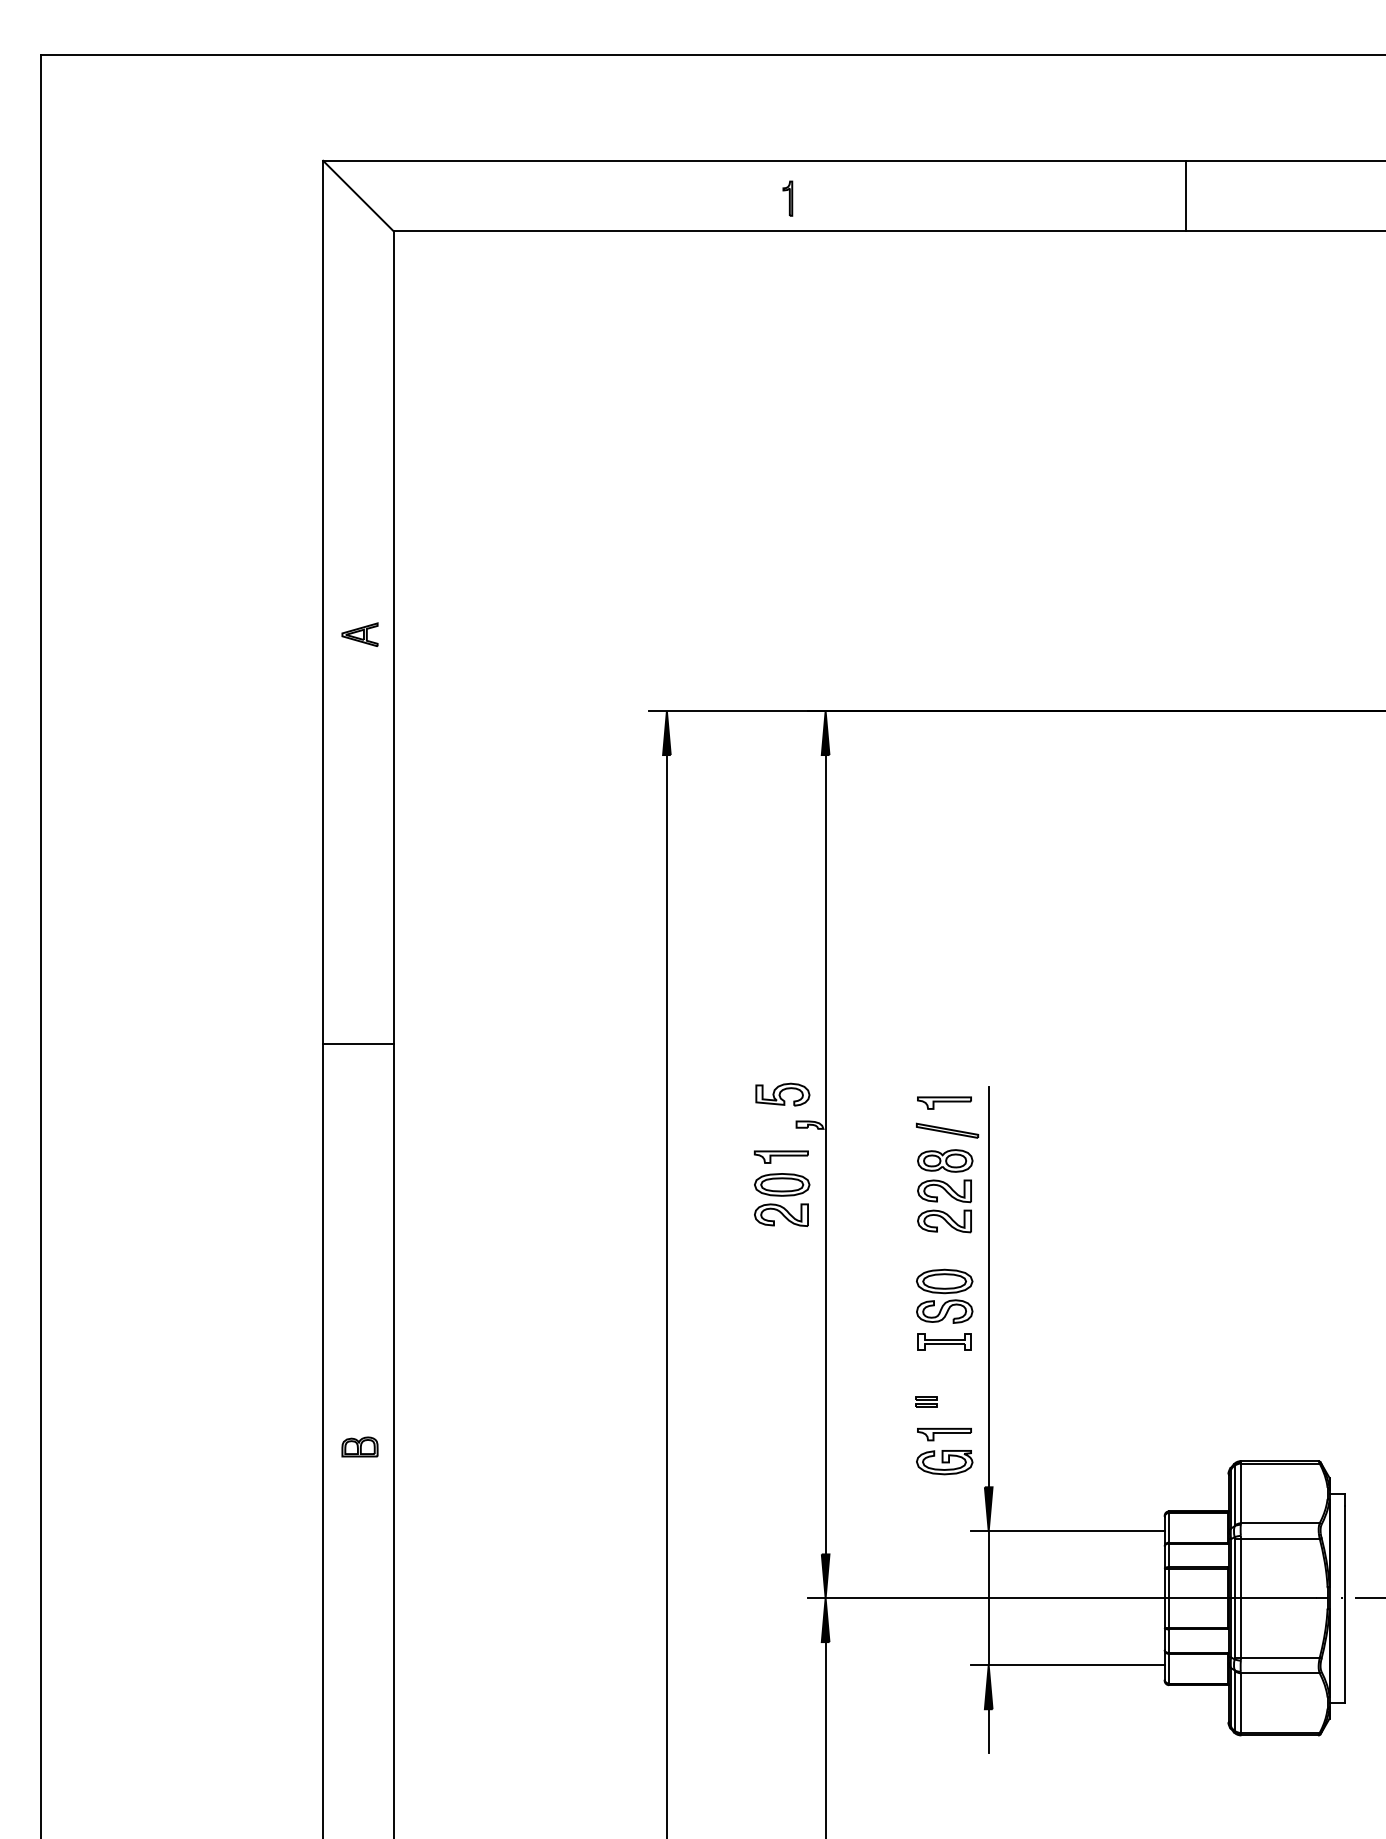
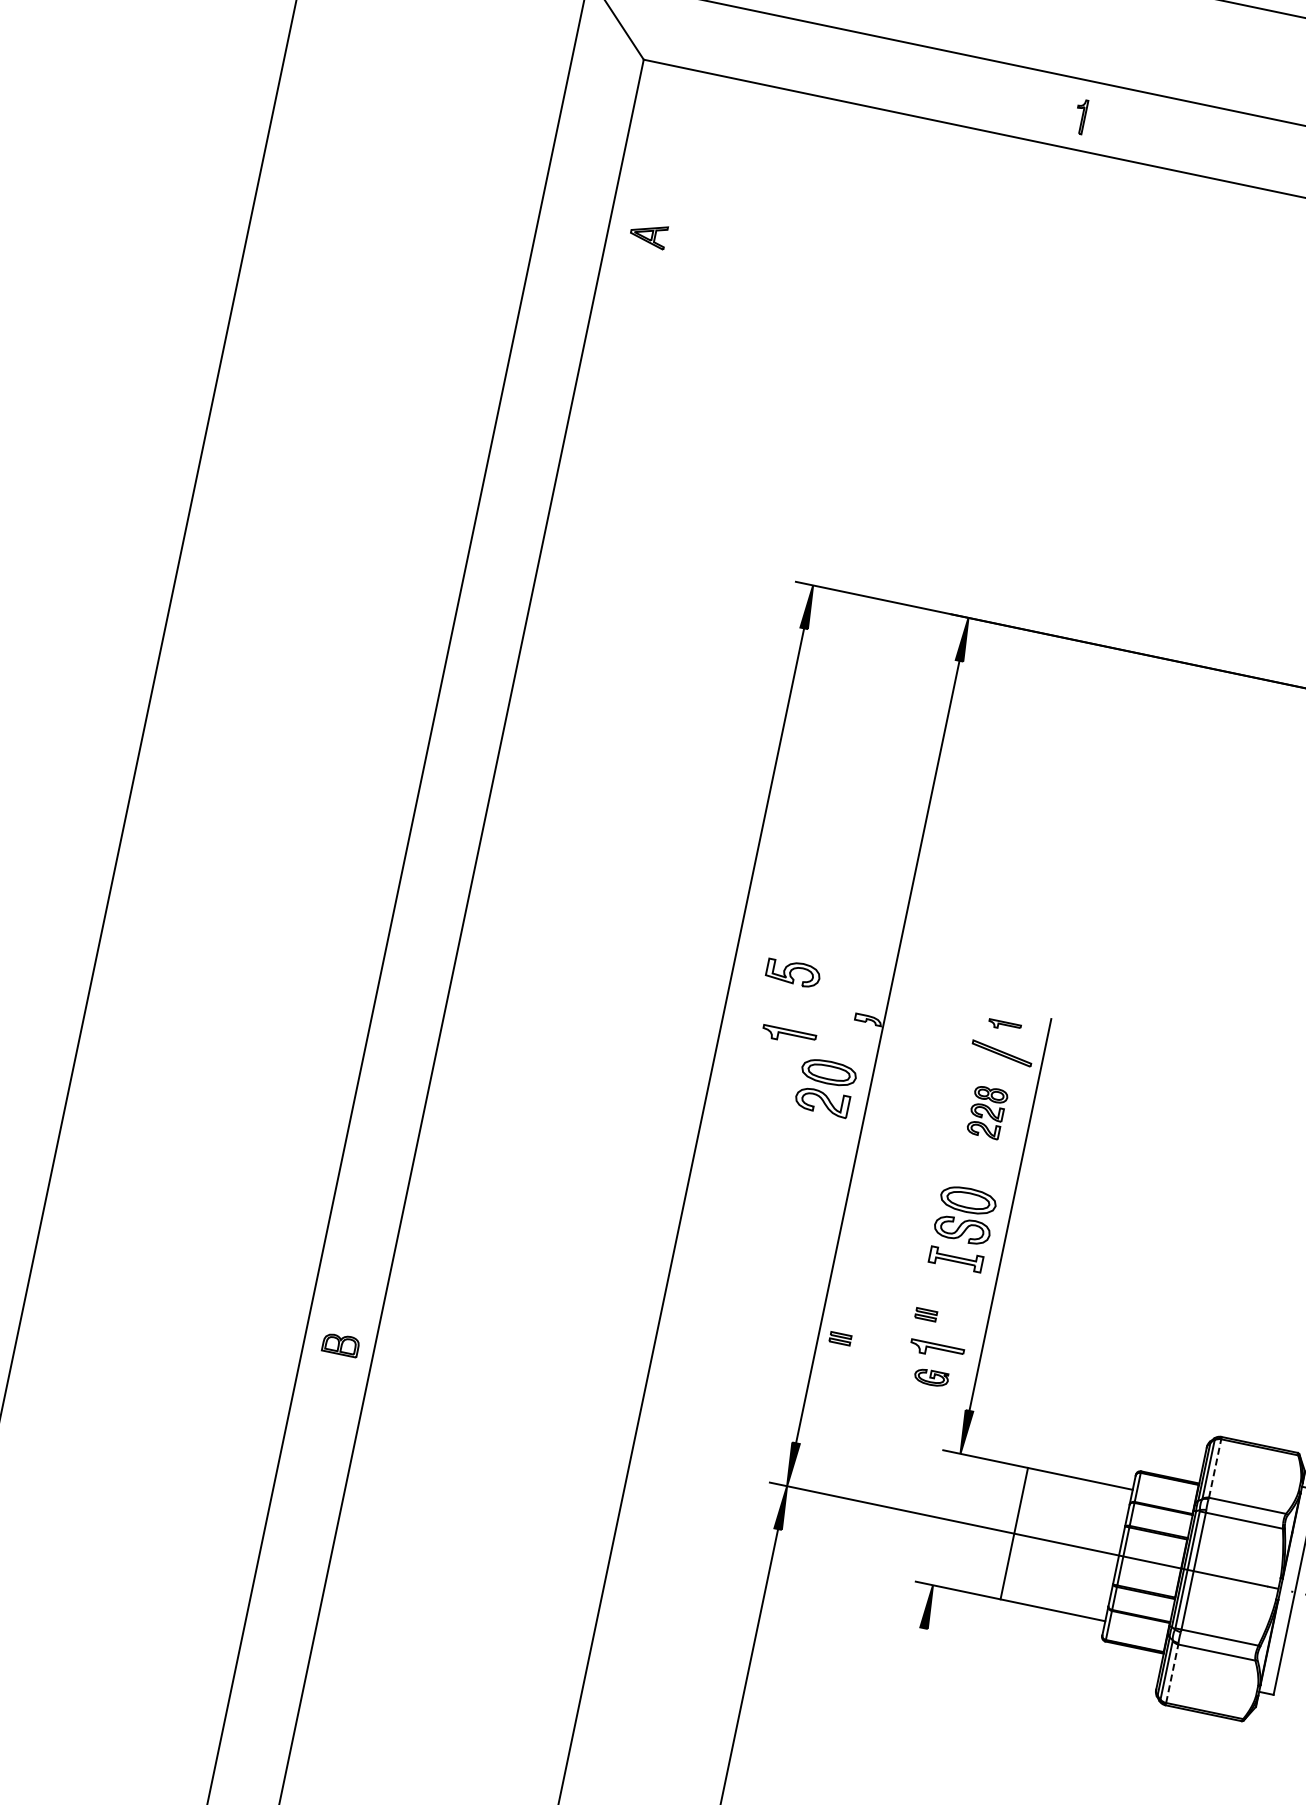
part: (787, 198) -> (1080, 116), moved
part: (359, 634) -> (648, 234), moved
line: (358, 1044) -> (443, 848), removed
part: (782, 1094) -> (793, 972), moved
part: (944, 1102) -> (1004, 1025), size x0.6
part: (780, 1156) -> (788, 1035), moved
part: (945, 1191) -> (987, 1112), size x0.6
part: (847, 1442) -> (840, 1338), added
part: (359, 1446) -> (340, 1344), moved
part: (944, 1462) -> (931, 1377), size x0.6
line: (1241, 1493) -> (1215, 1468), solid -> dashed
line: (988, 1598) -> (1014, 1533), moved
line: (1241, 1703) -> (1172, 1674), solid -> dashed
line: (988, 1731) -> (919, 1649), removed

